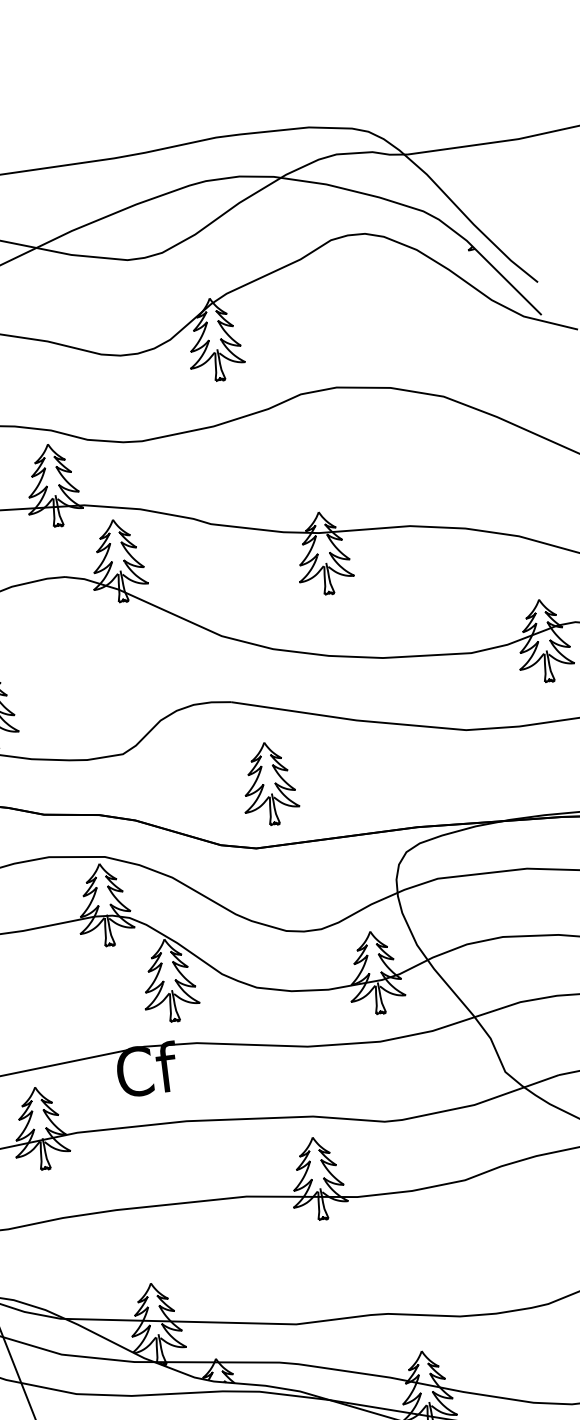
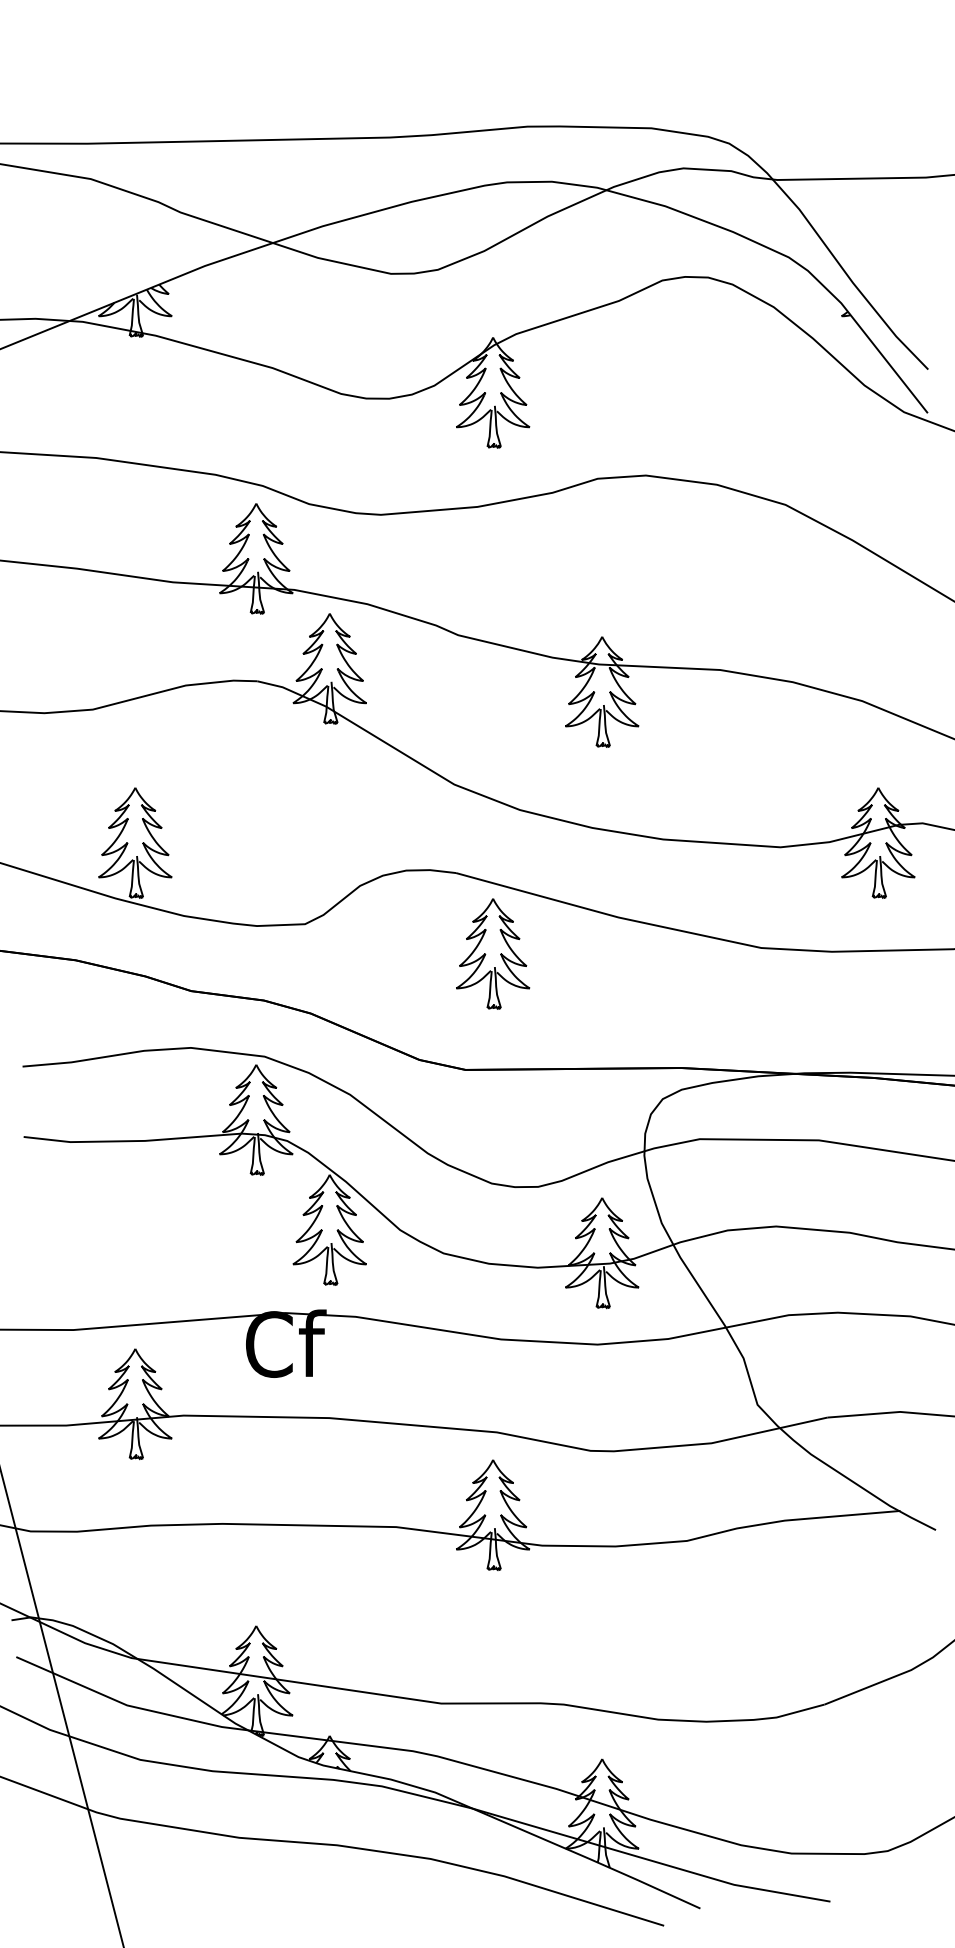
part: (269, 783) -> (493, 953), moved

